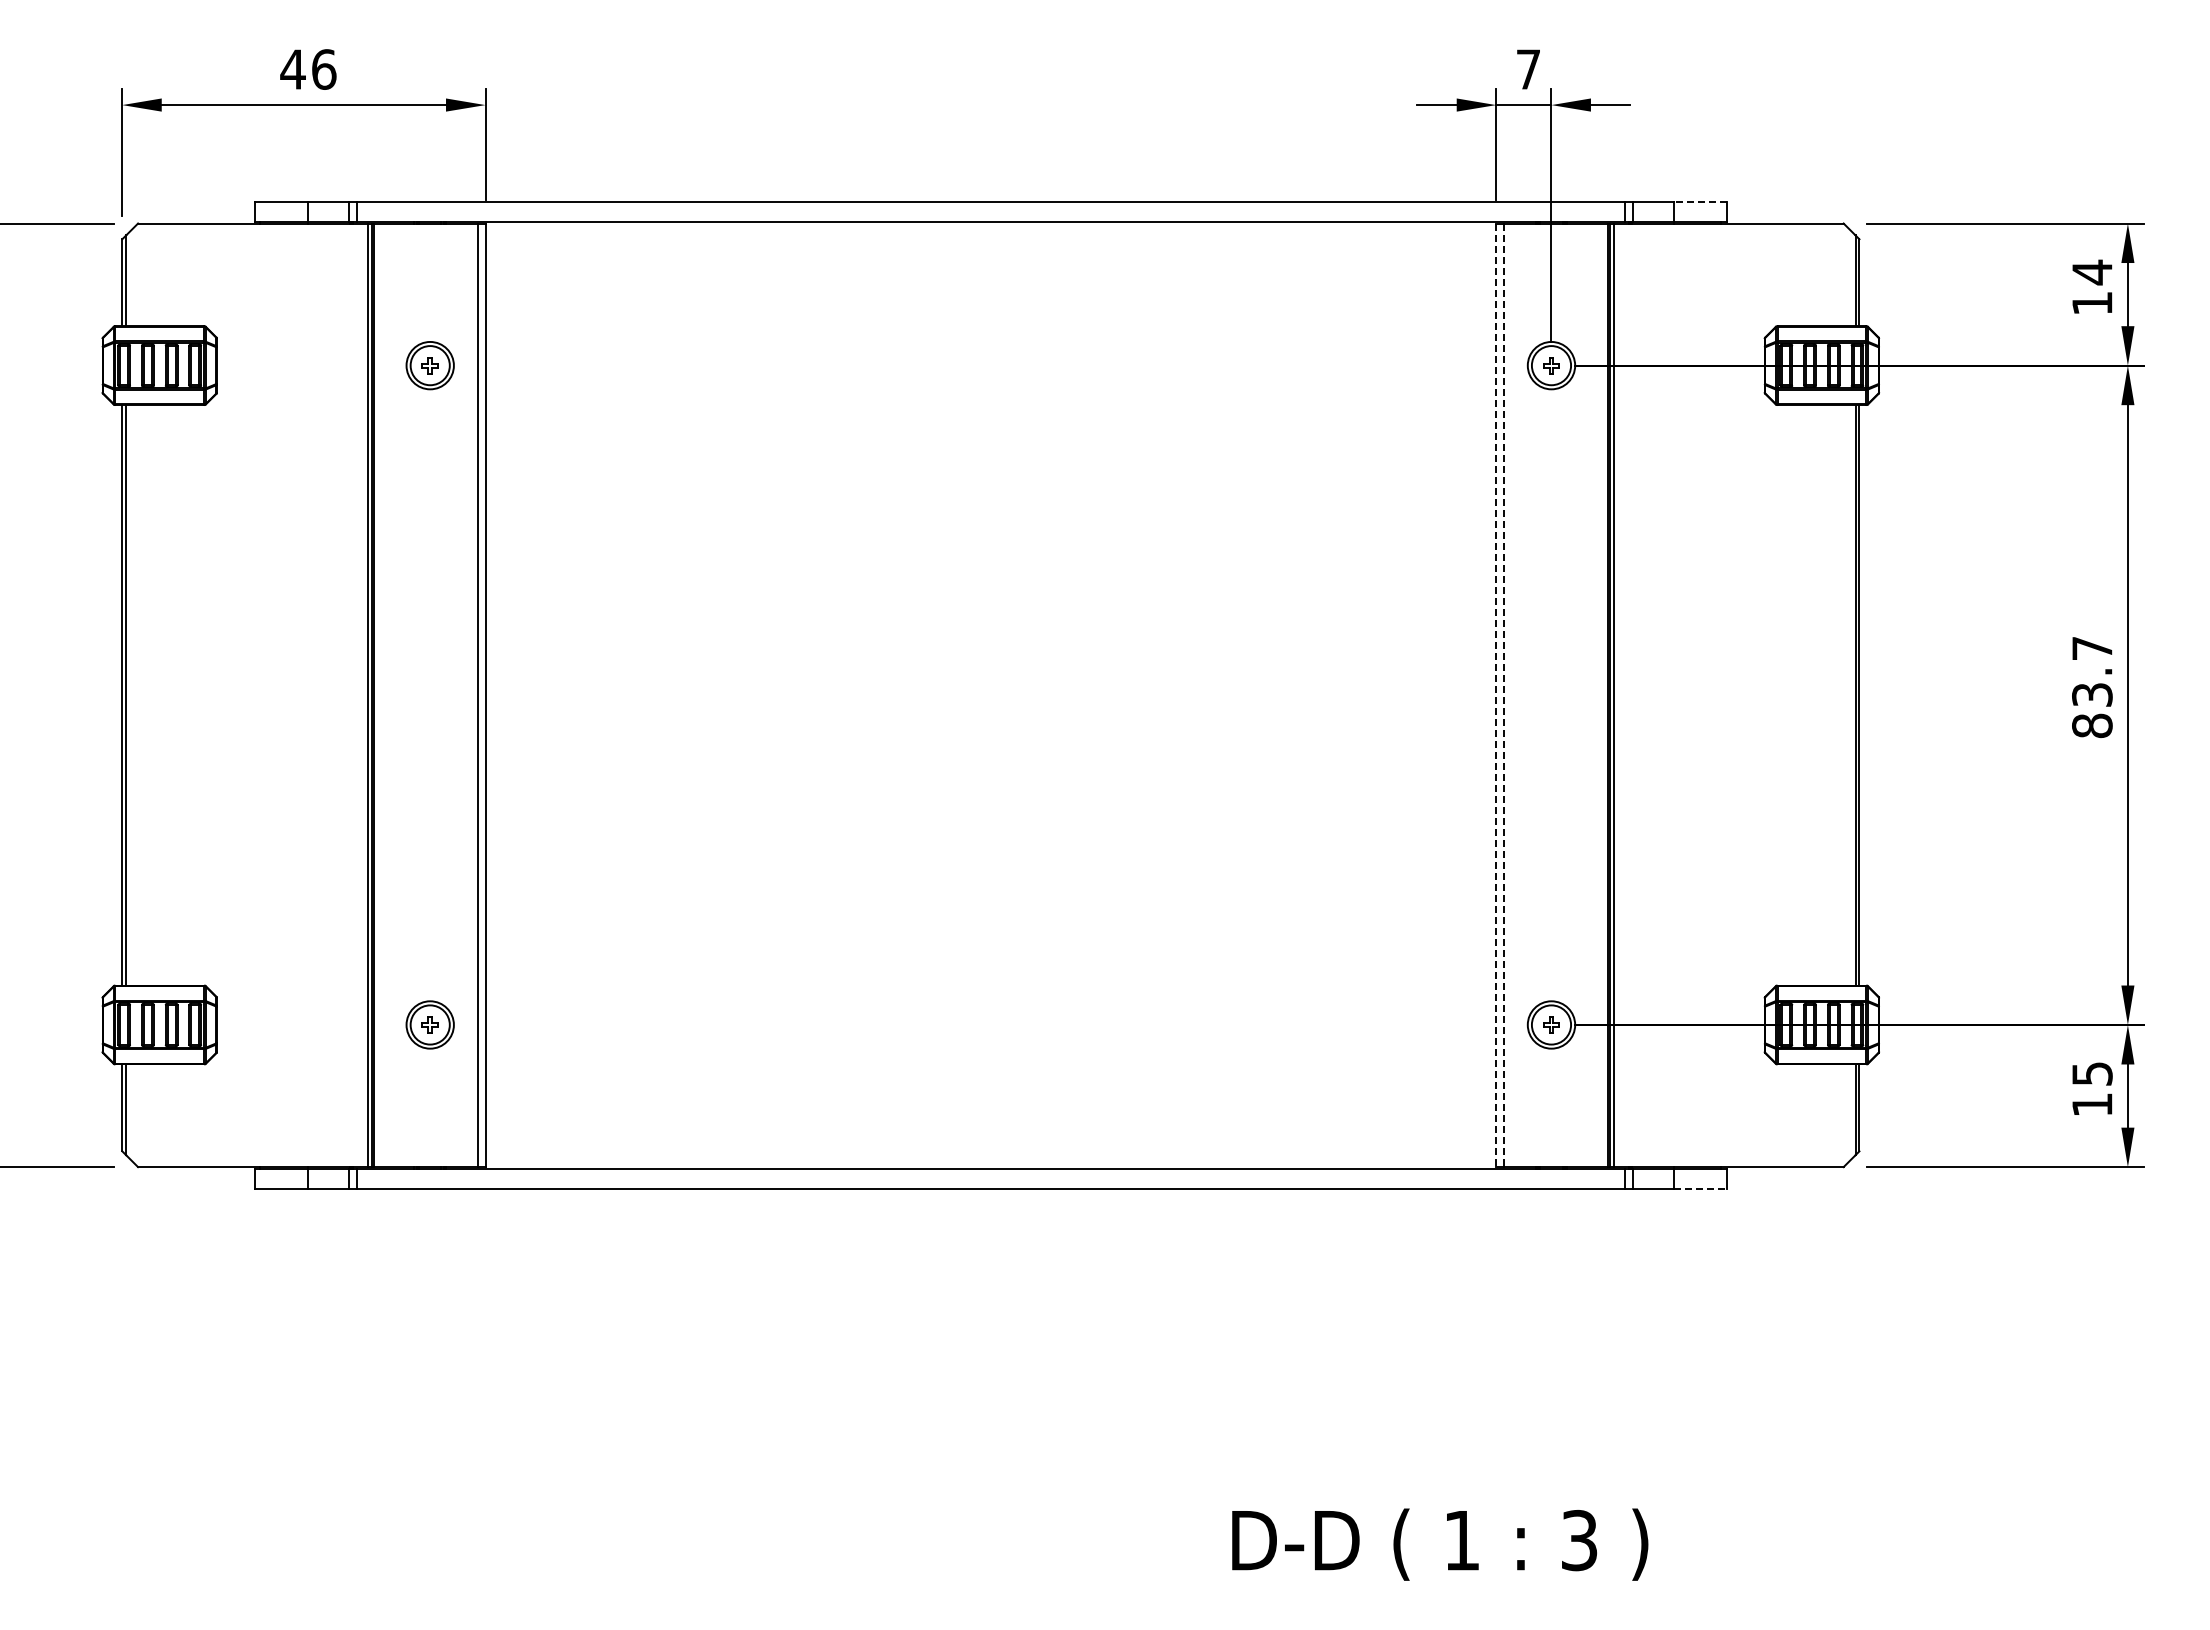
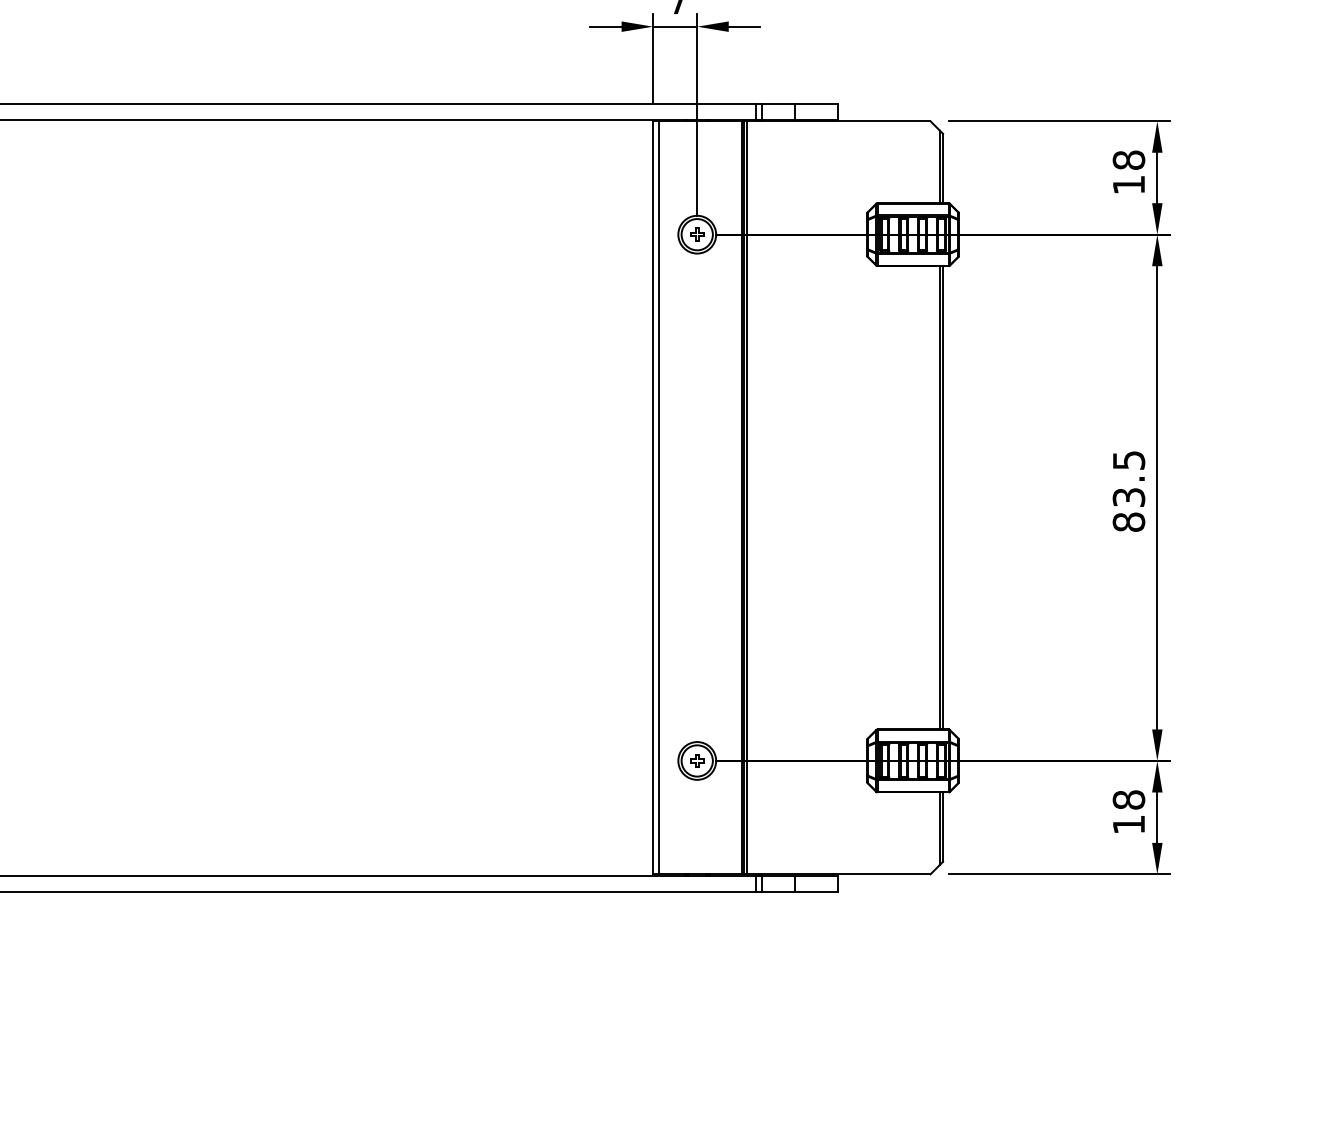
line: (1700, 201) -> (816, 103), dashed -> solid
text: (2092, 272) -> (1129, 160), 14 -> 18
text: (2092, 648) -> (1129, 460), 83.7 -> 83.5
line: (1496, 695) -> (653, 497), dashed -> solid
line: (1504, 695) -> (659, 497), dashed -> solid
text: (2092, 1073) -> (1129, 799), 15 -> 18
line: (1700, 1188) -> (816, 891), dashed -> solid

